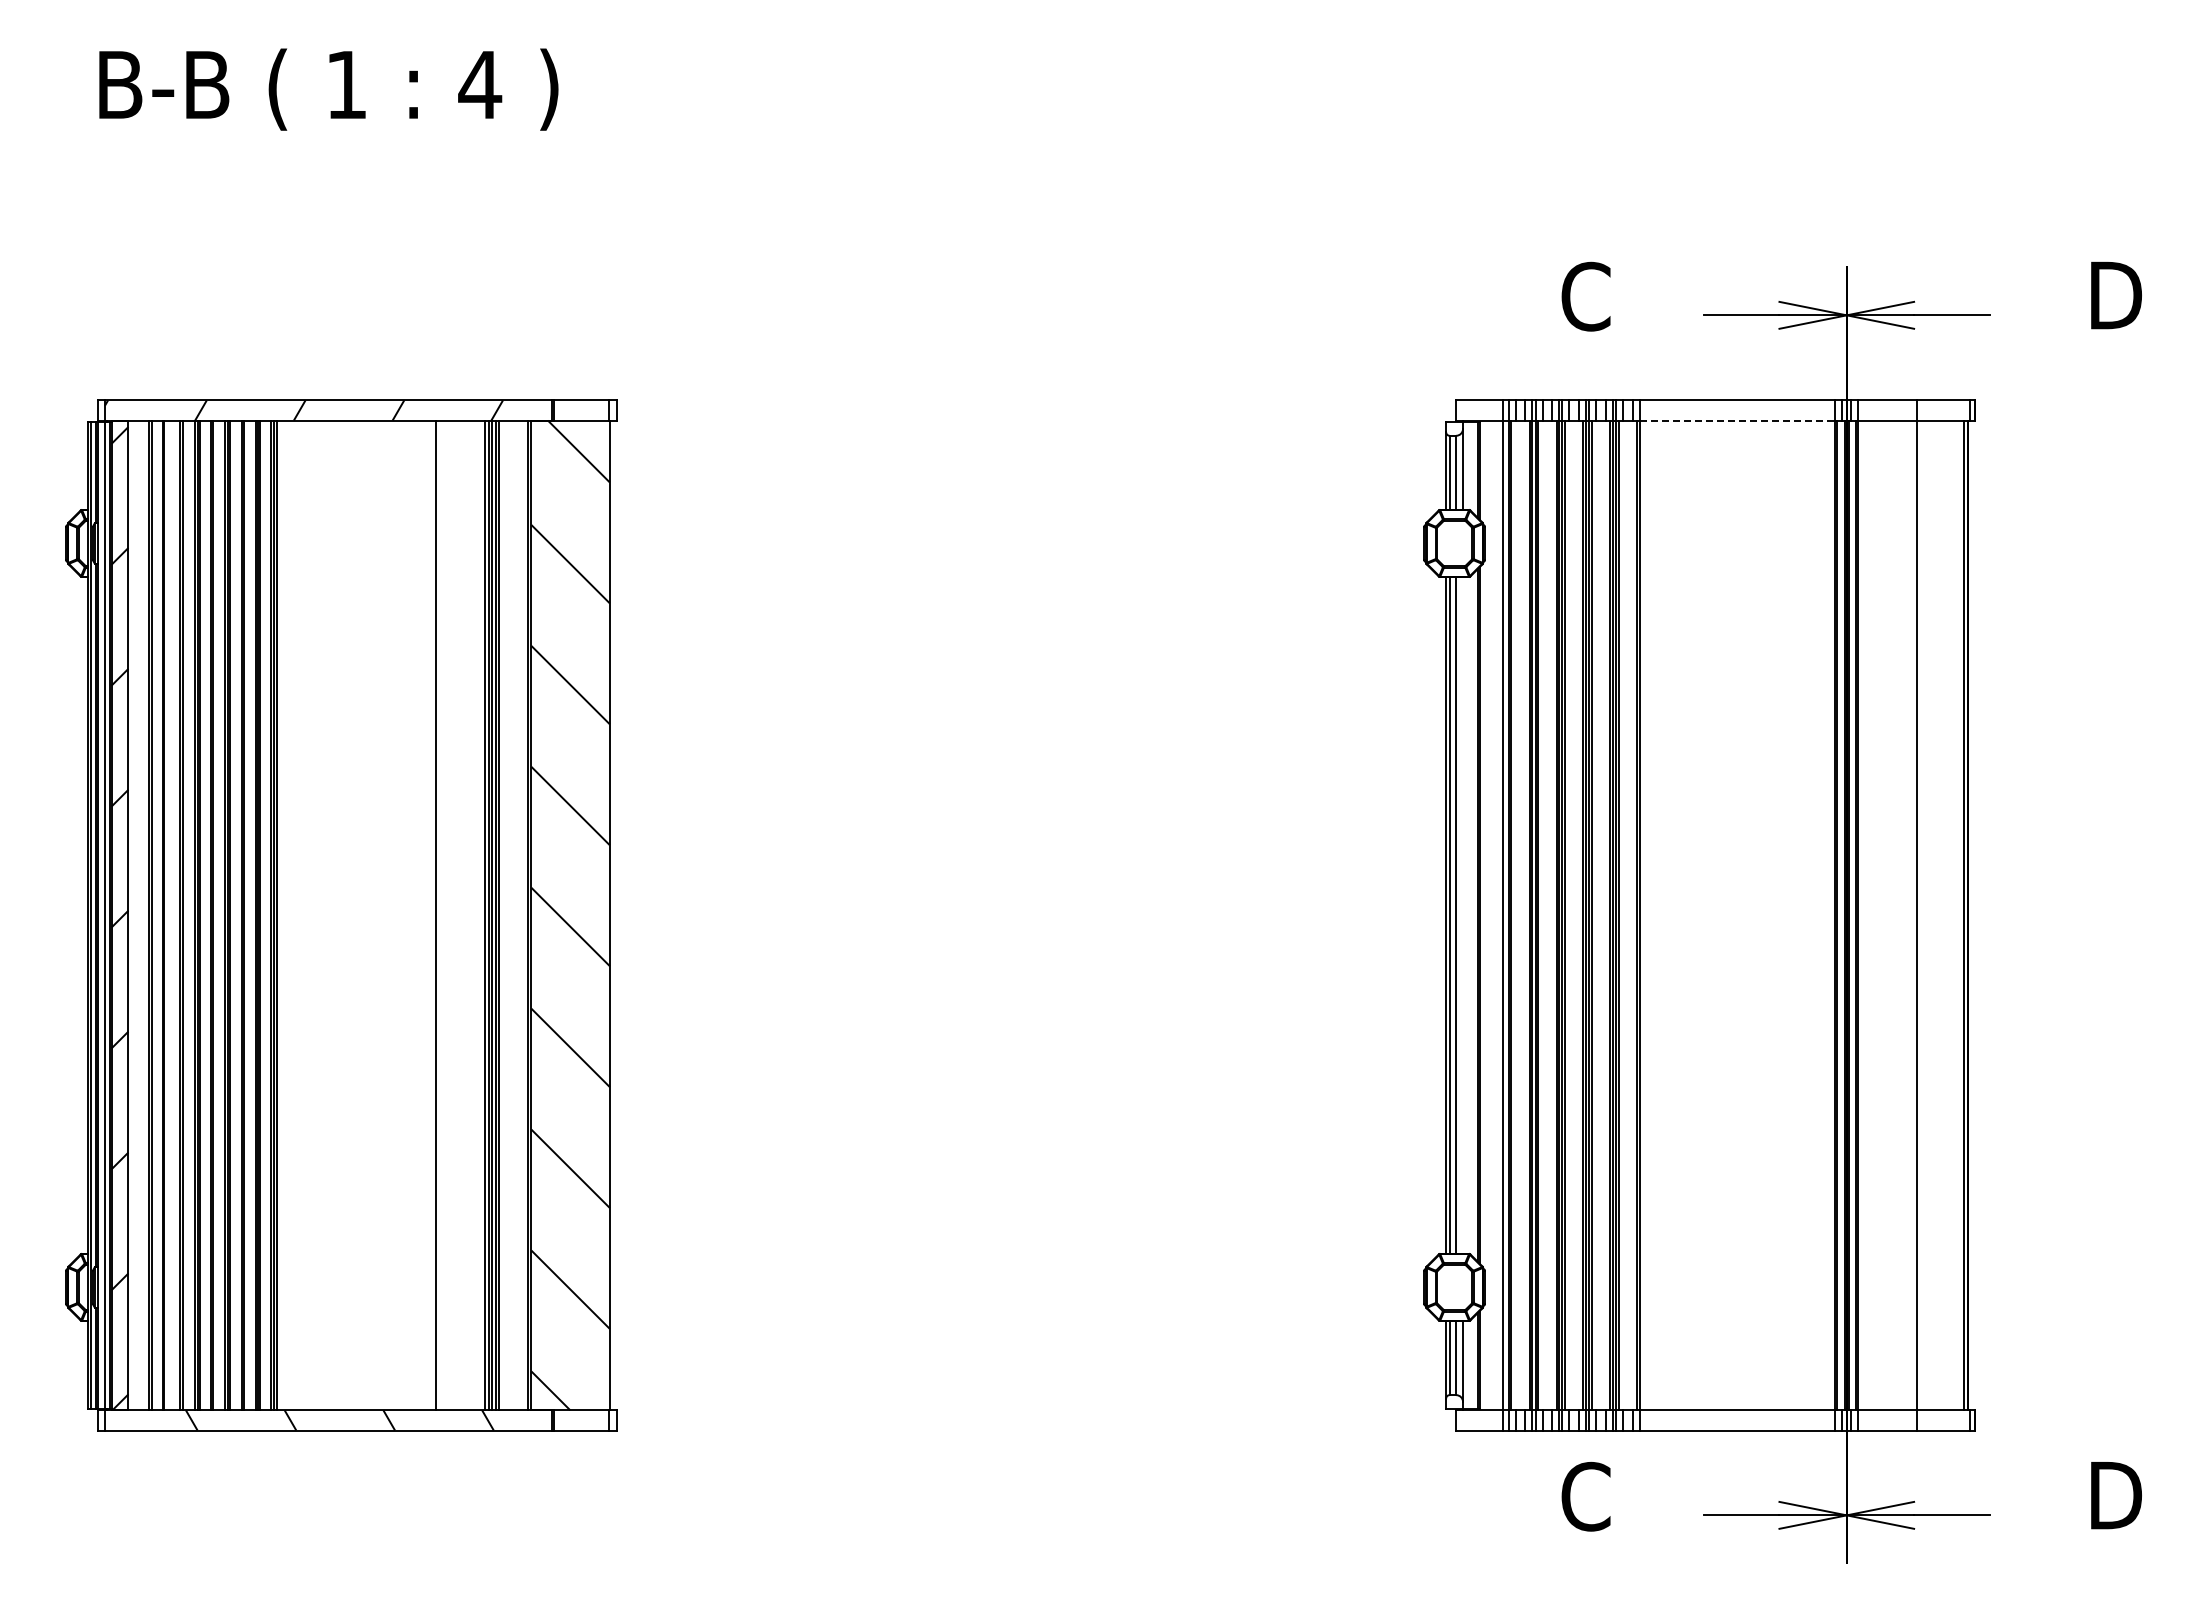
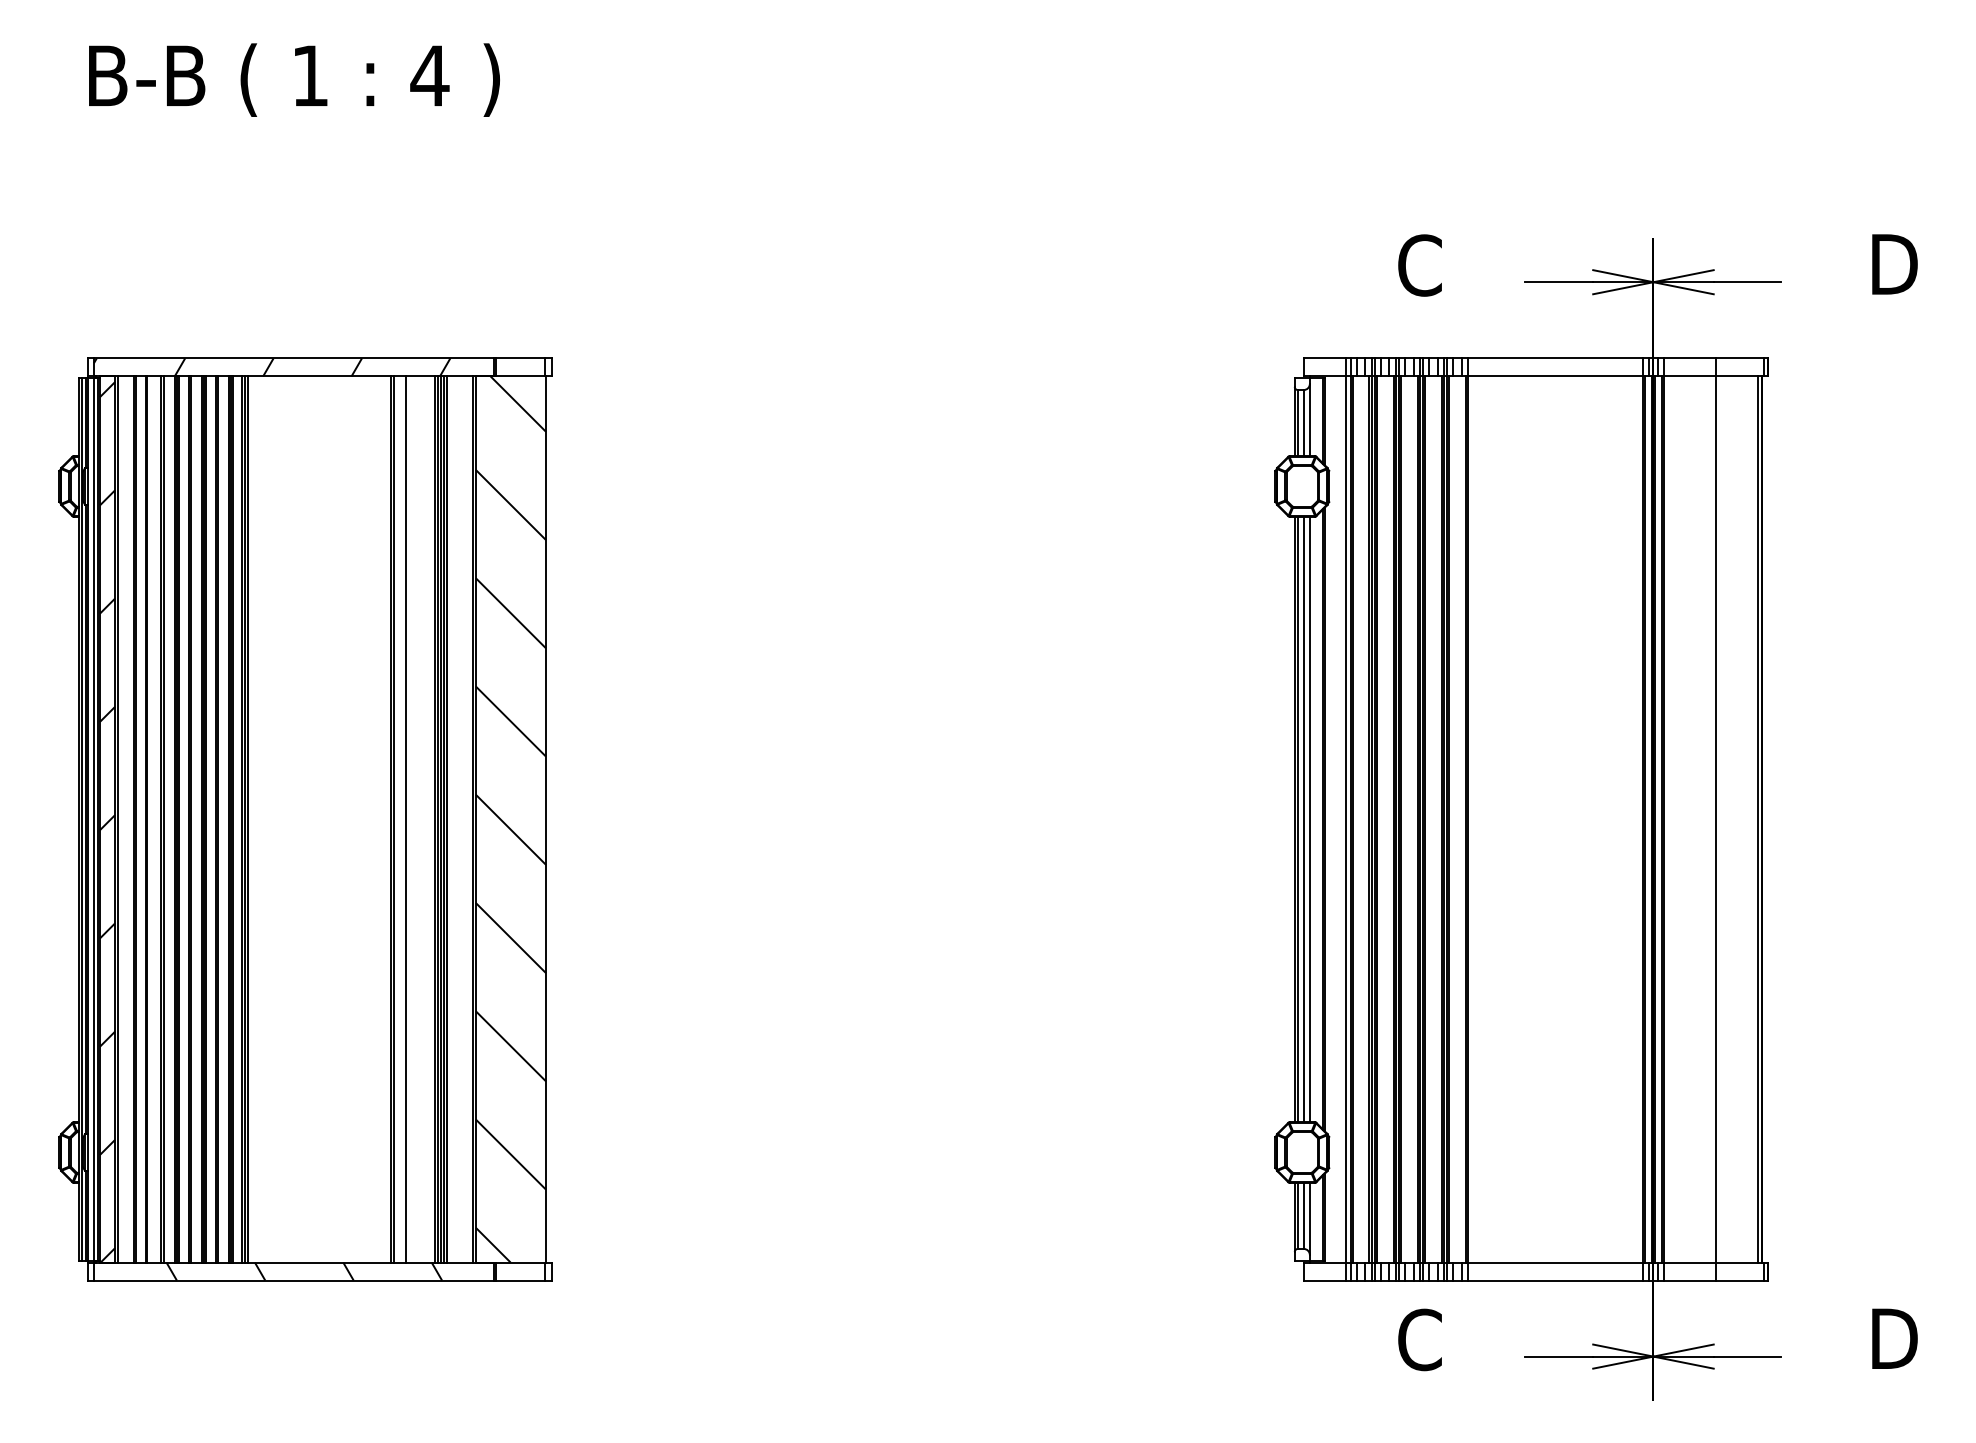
line: (1737, 420) -> (1555, 376), dashed -> solid
line: (131, 915) -> (117, 819), added
line: (439, 915) -> (393, 819), added
line: (452, 915) -> (405, 819), added
line: (1463, 915) -> (1310, 819), added

